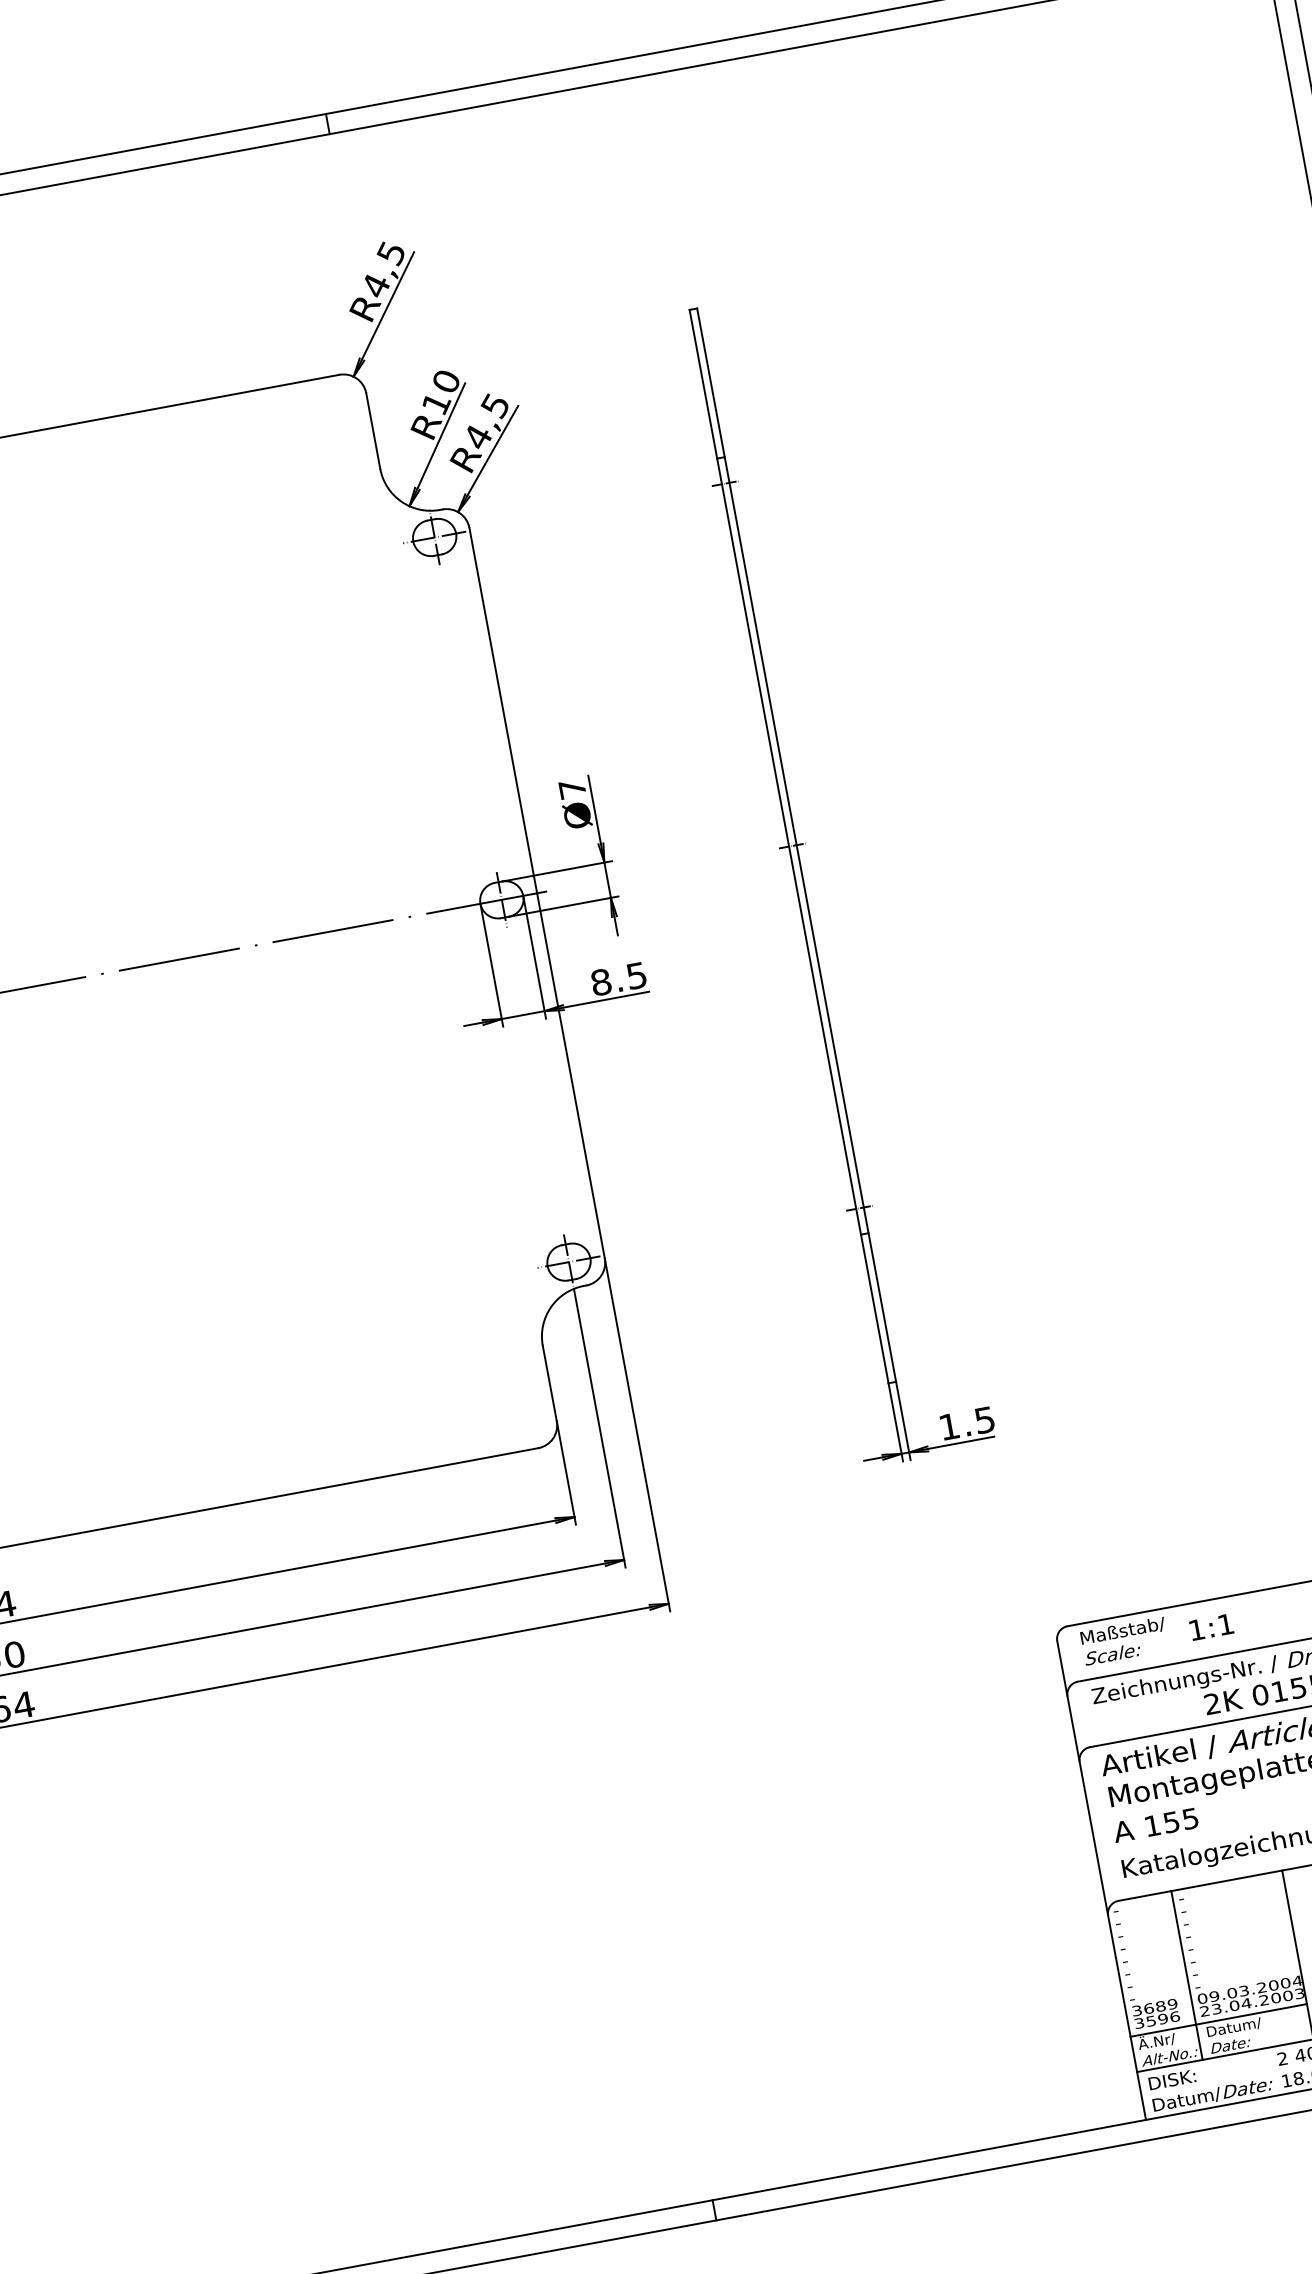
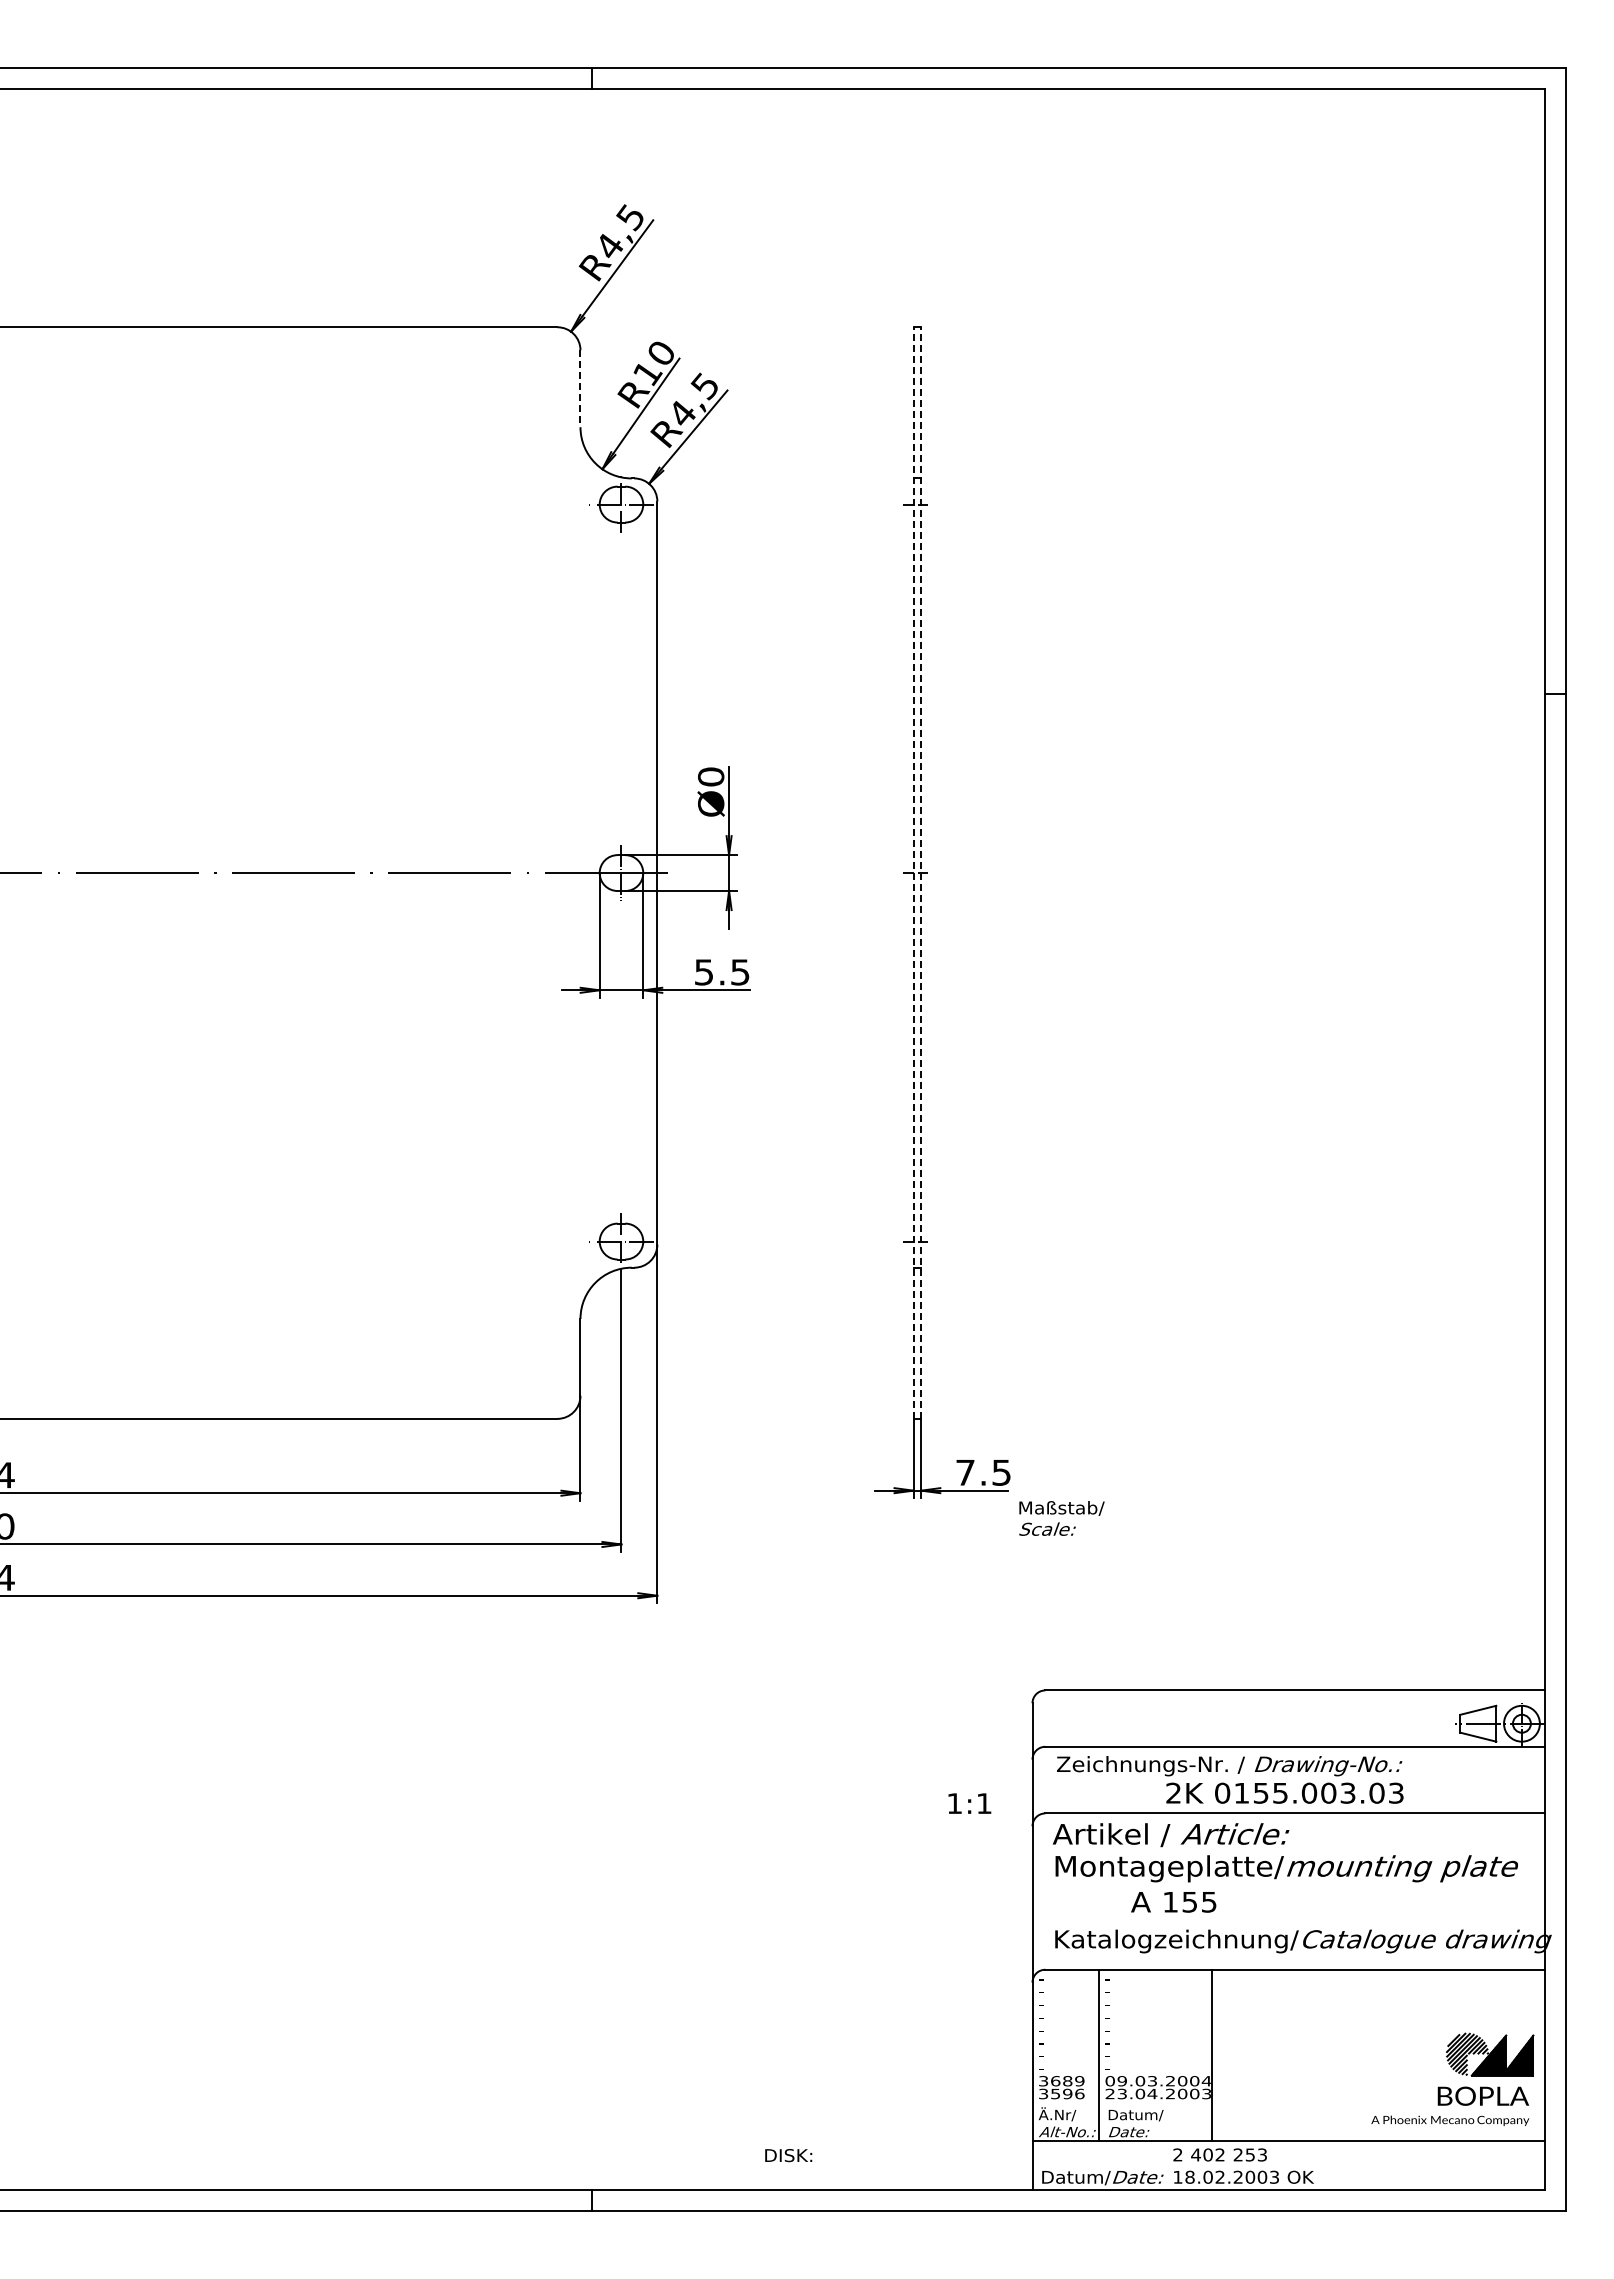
line: (373, 431) -> (580, 389), solid -> dashed
text: (572, 788) -> (711, 776), Ø7 -> Ø0
line: (796, 845) -> (921, 873), solid -> dashed
line: (789, 847) -> (913, 873), solid -> dashed
text: (600, 982) -> (703, 972), 8.5 -> 5.5
text: (949, 1426) -> (965, 1472), 1.5 -> 7.5
text: (1211, 1627) -> (969, 1803), moved
text: (1124, 1641) -> (1061, 1518), moved
text: (1155, 1825) -> (1173, 1902), moved
line: (1218, 2020) -> (1121, 2105), removed
text: (1172, 2079) -> (788, 2155), moved

